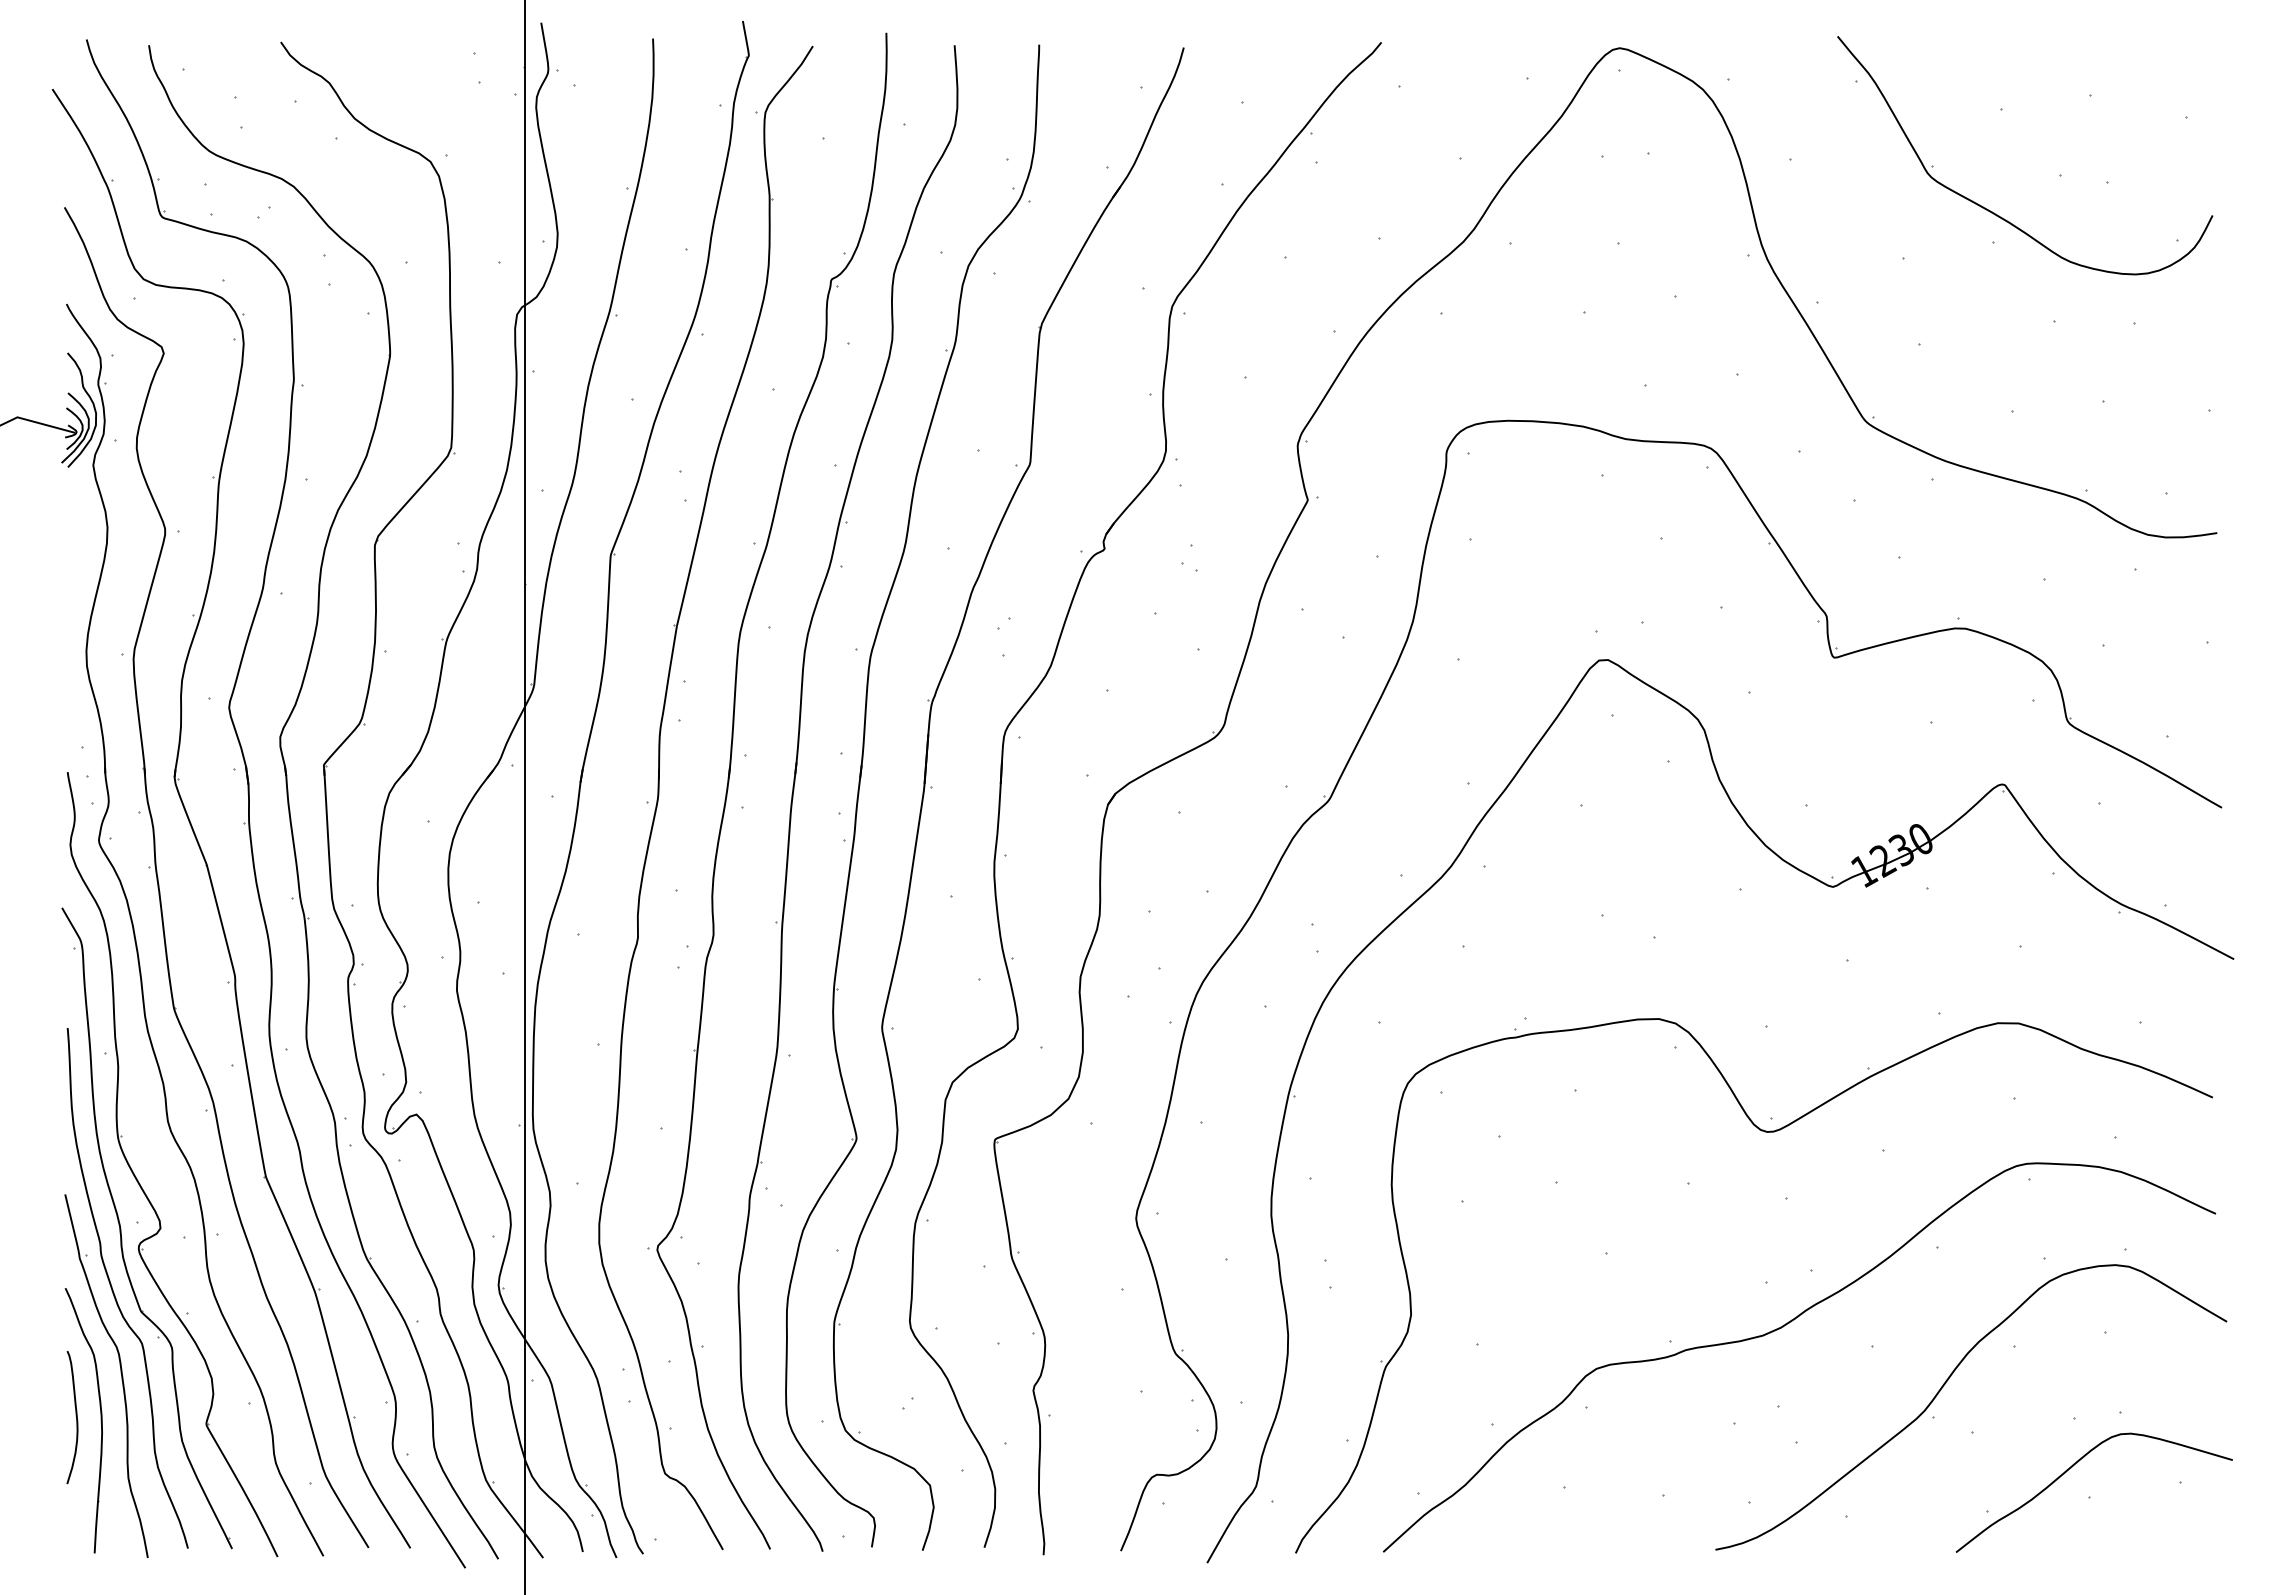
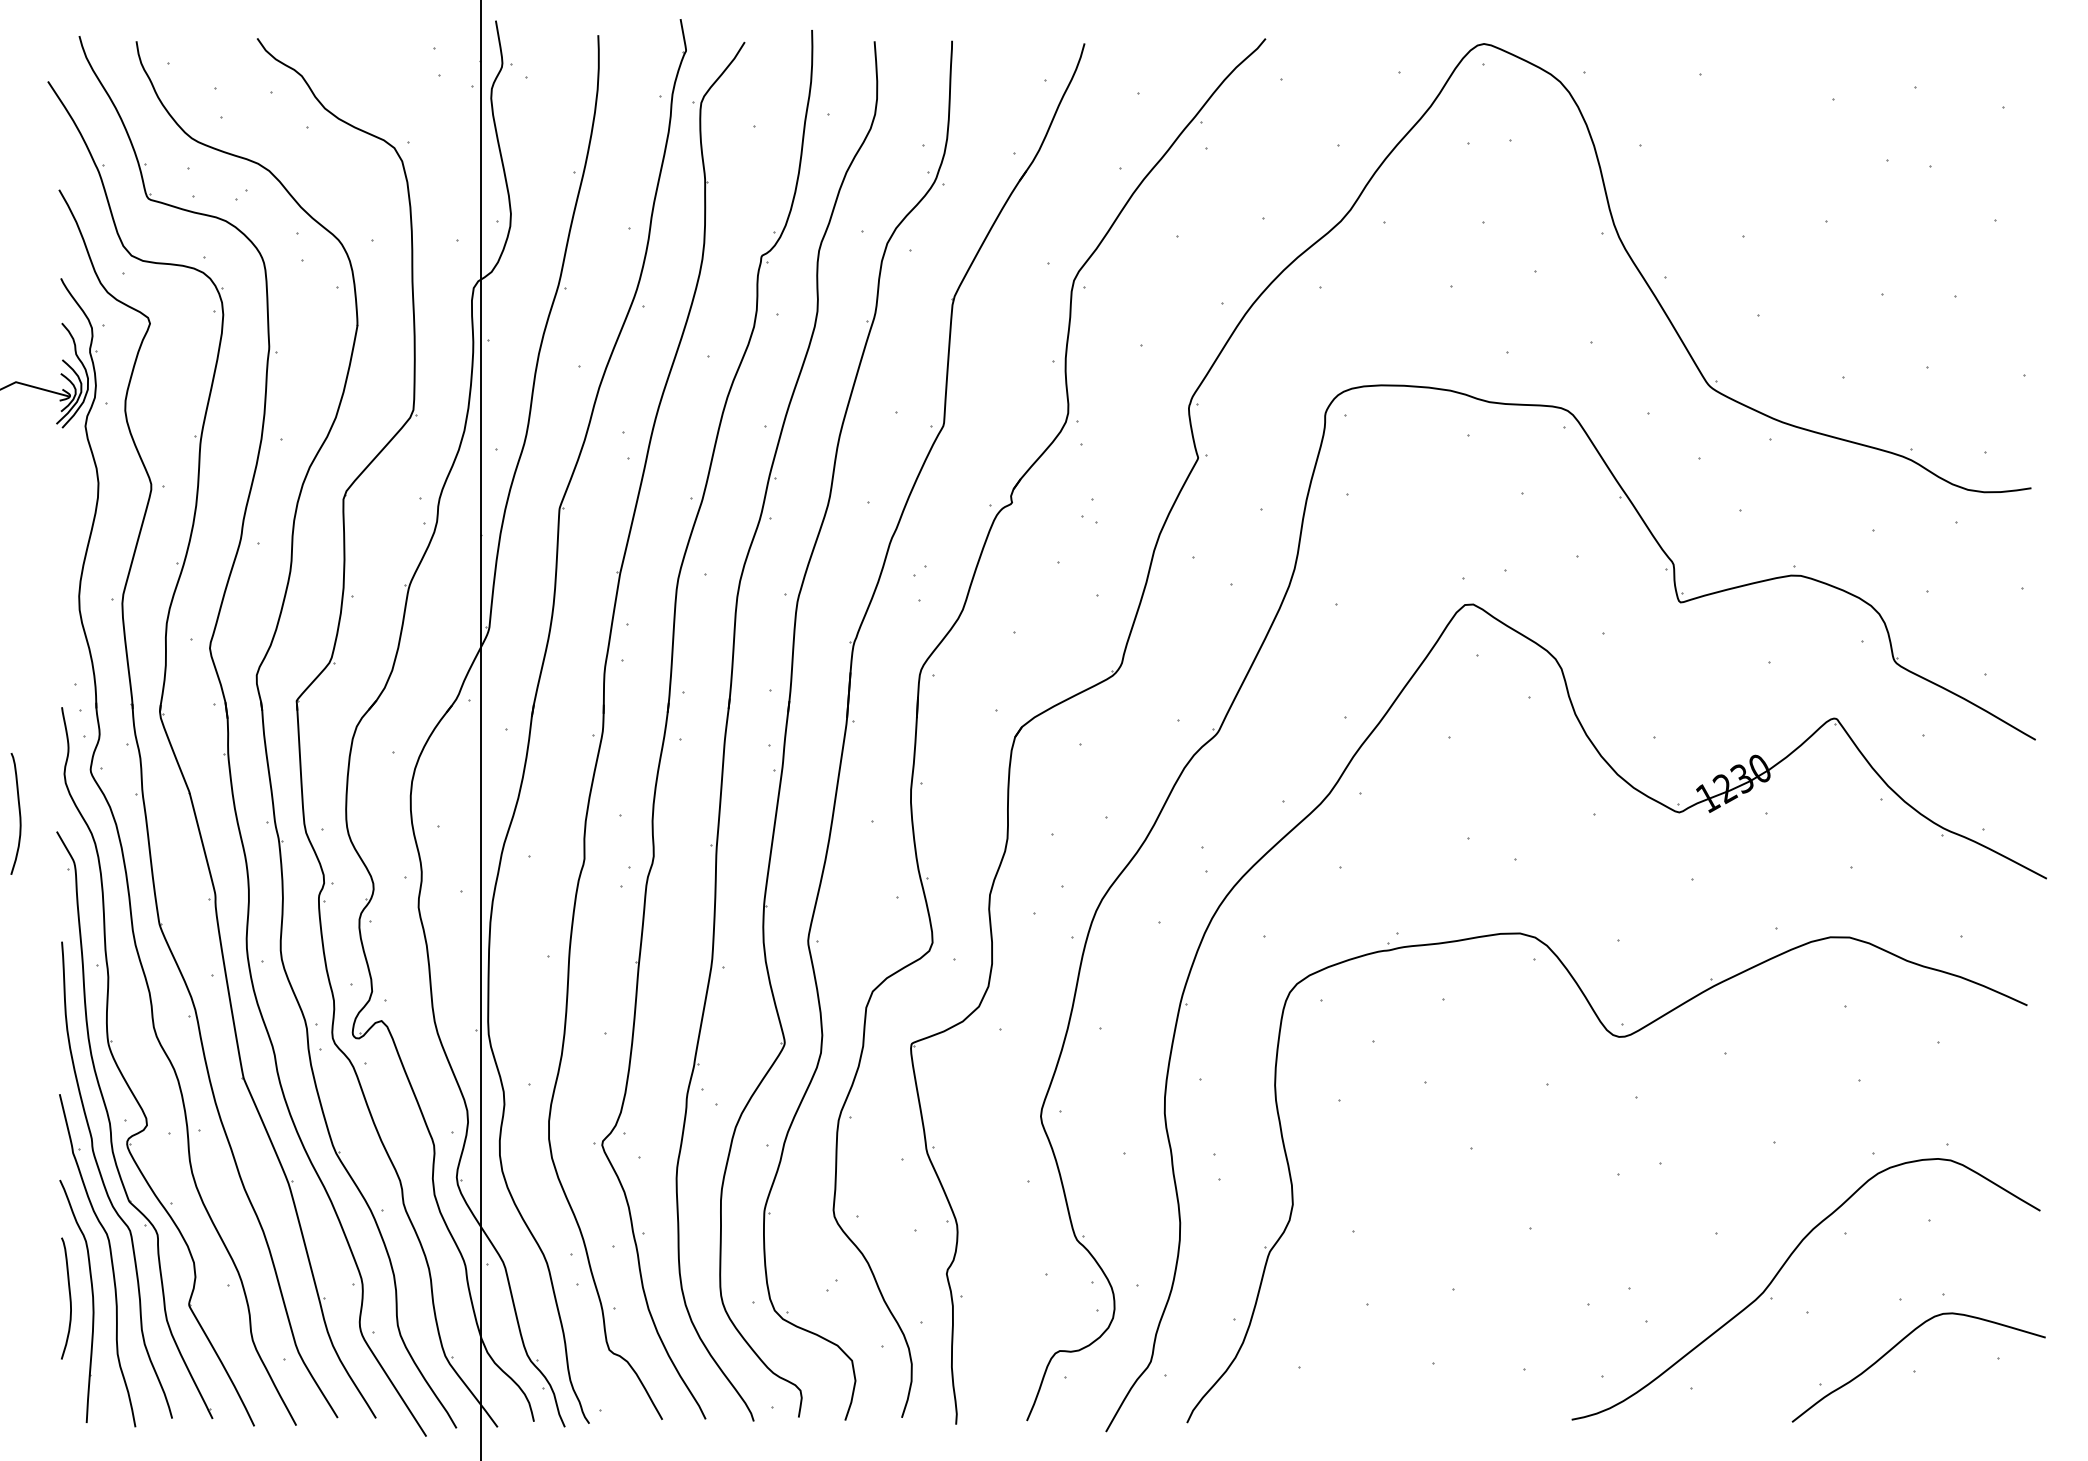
part: (1994, 212) -> (1827, 194), removed
curve: (20, 886) -> (18, 812), added
curve: (1783, 1327) -> (1634, 1216), removed

